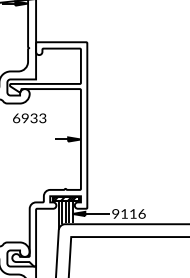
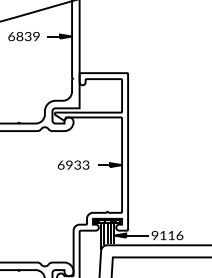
text: (29, 117) -> (73, 164), moved

